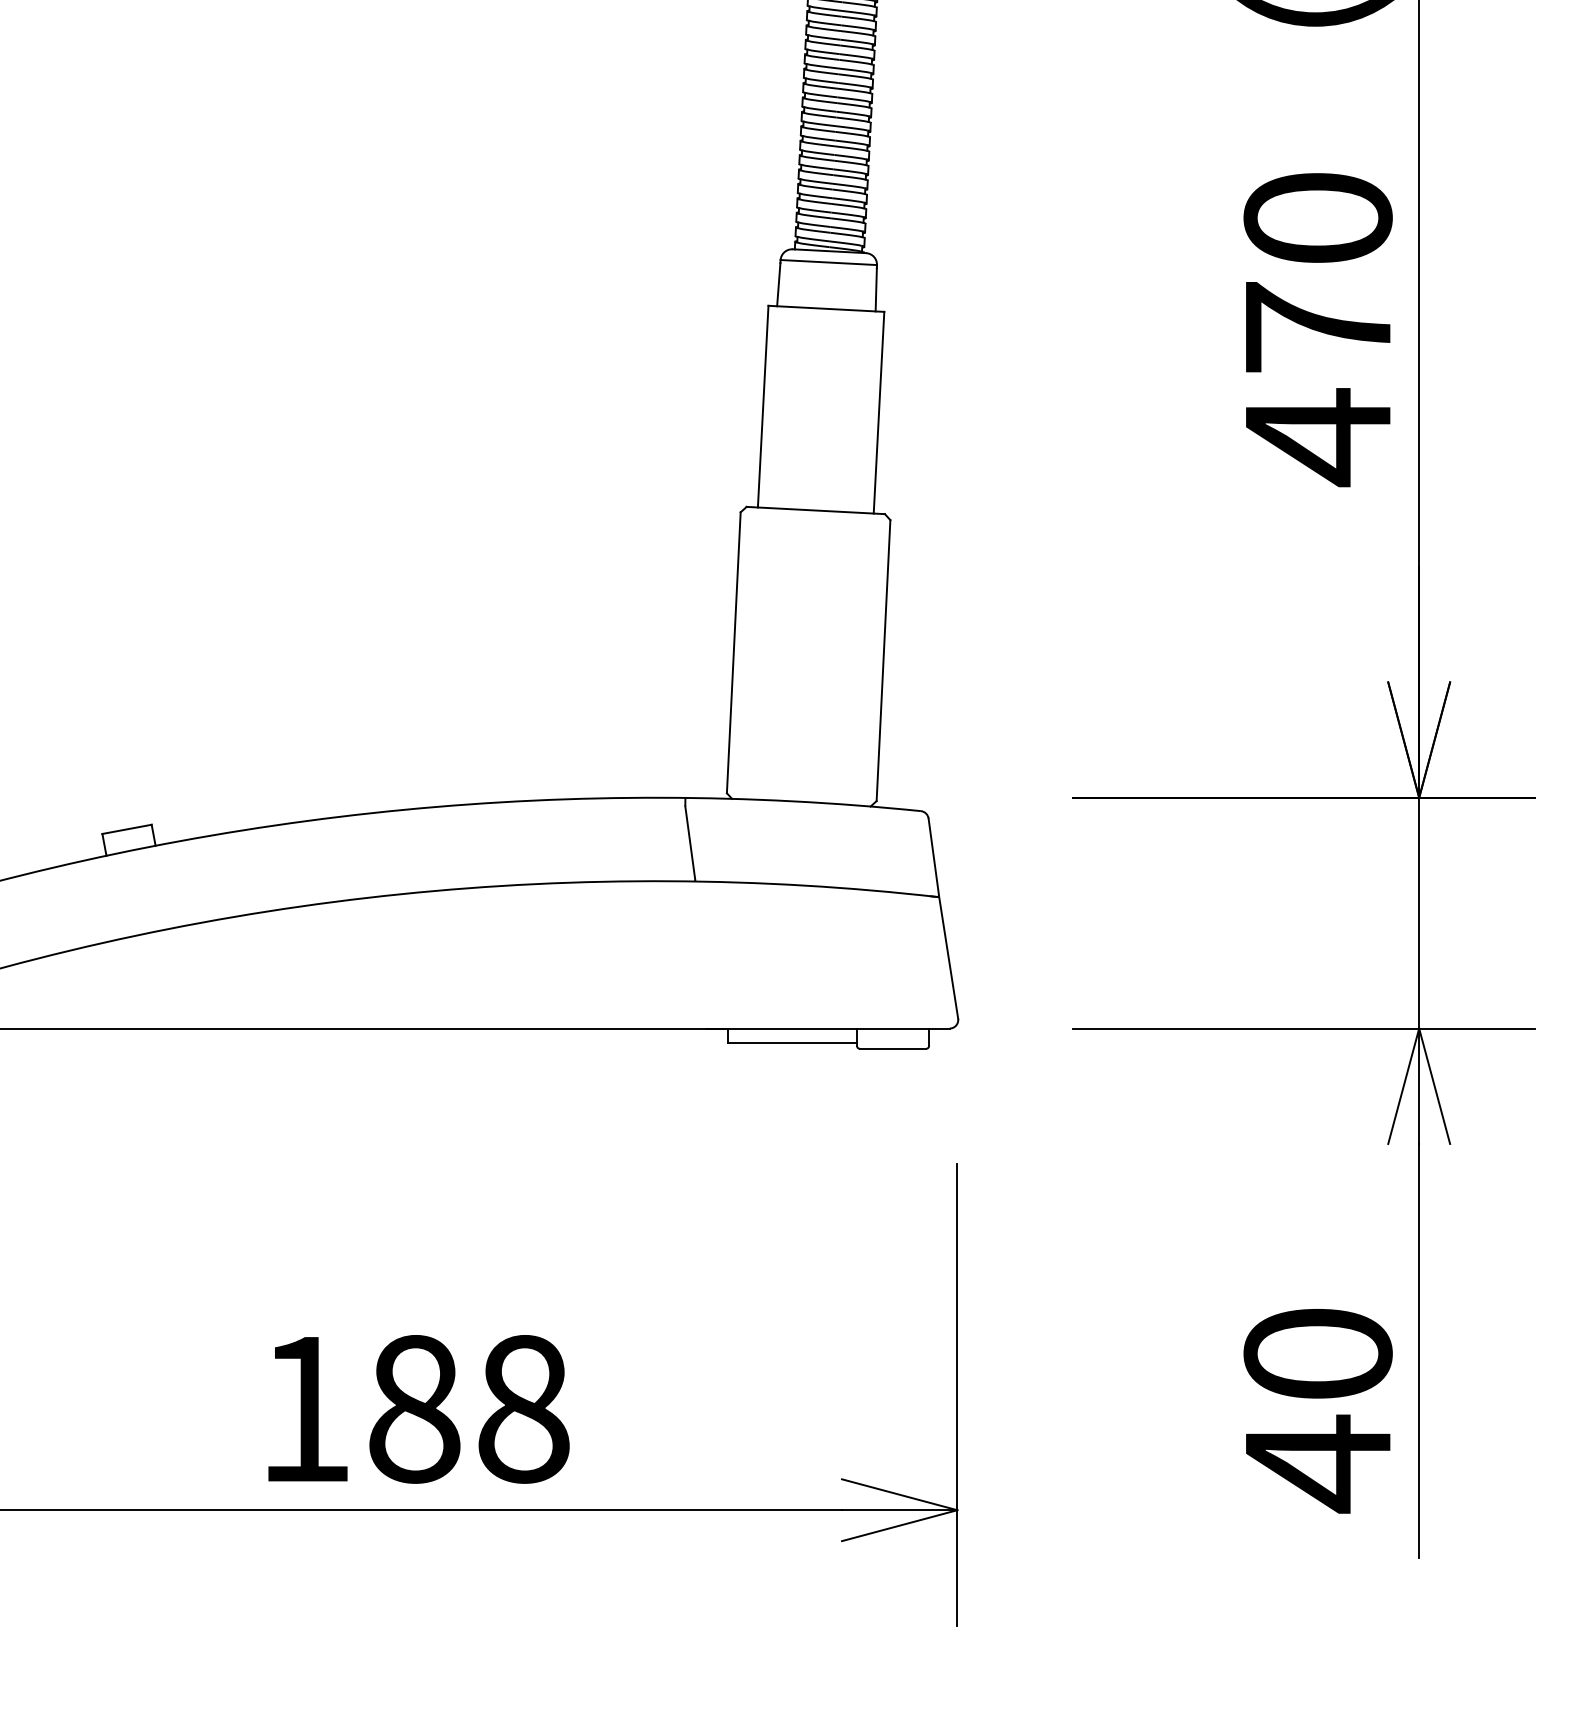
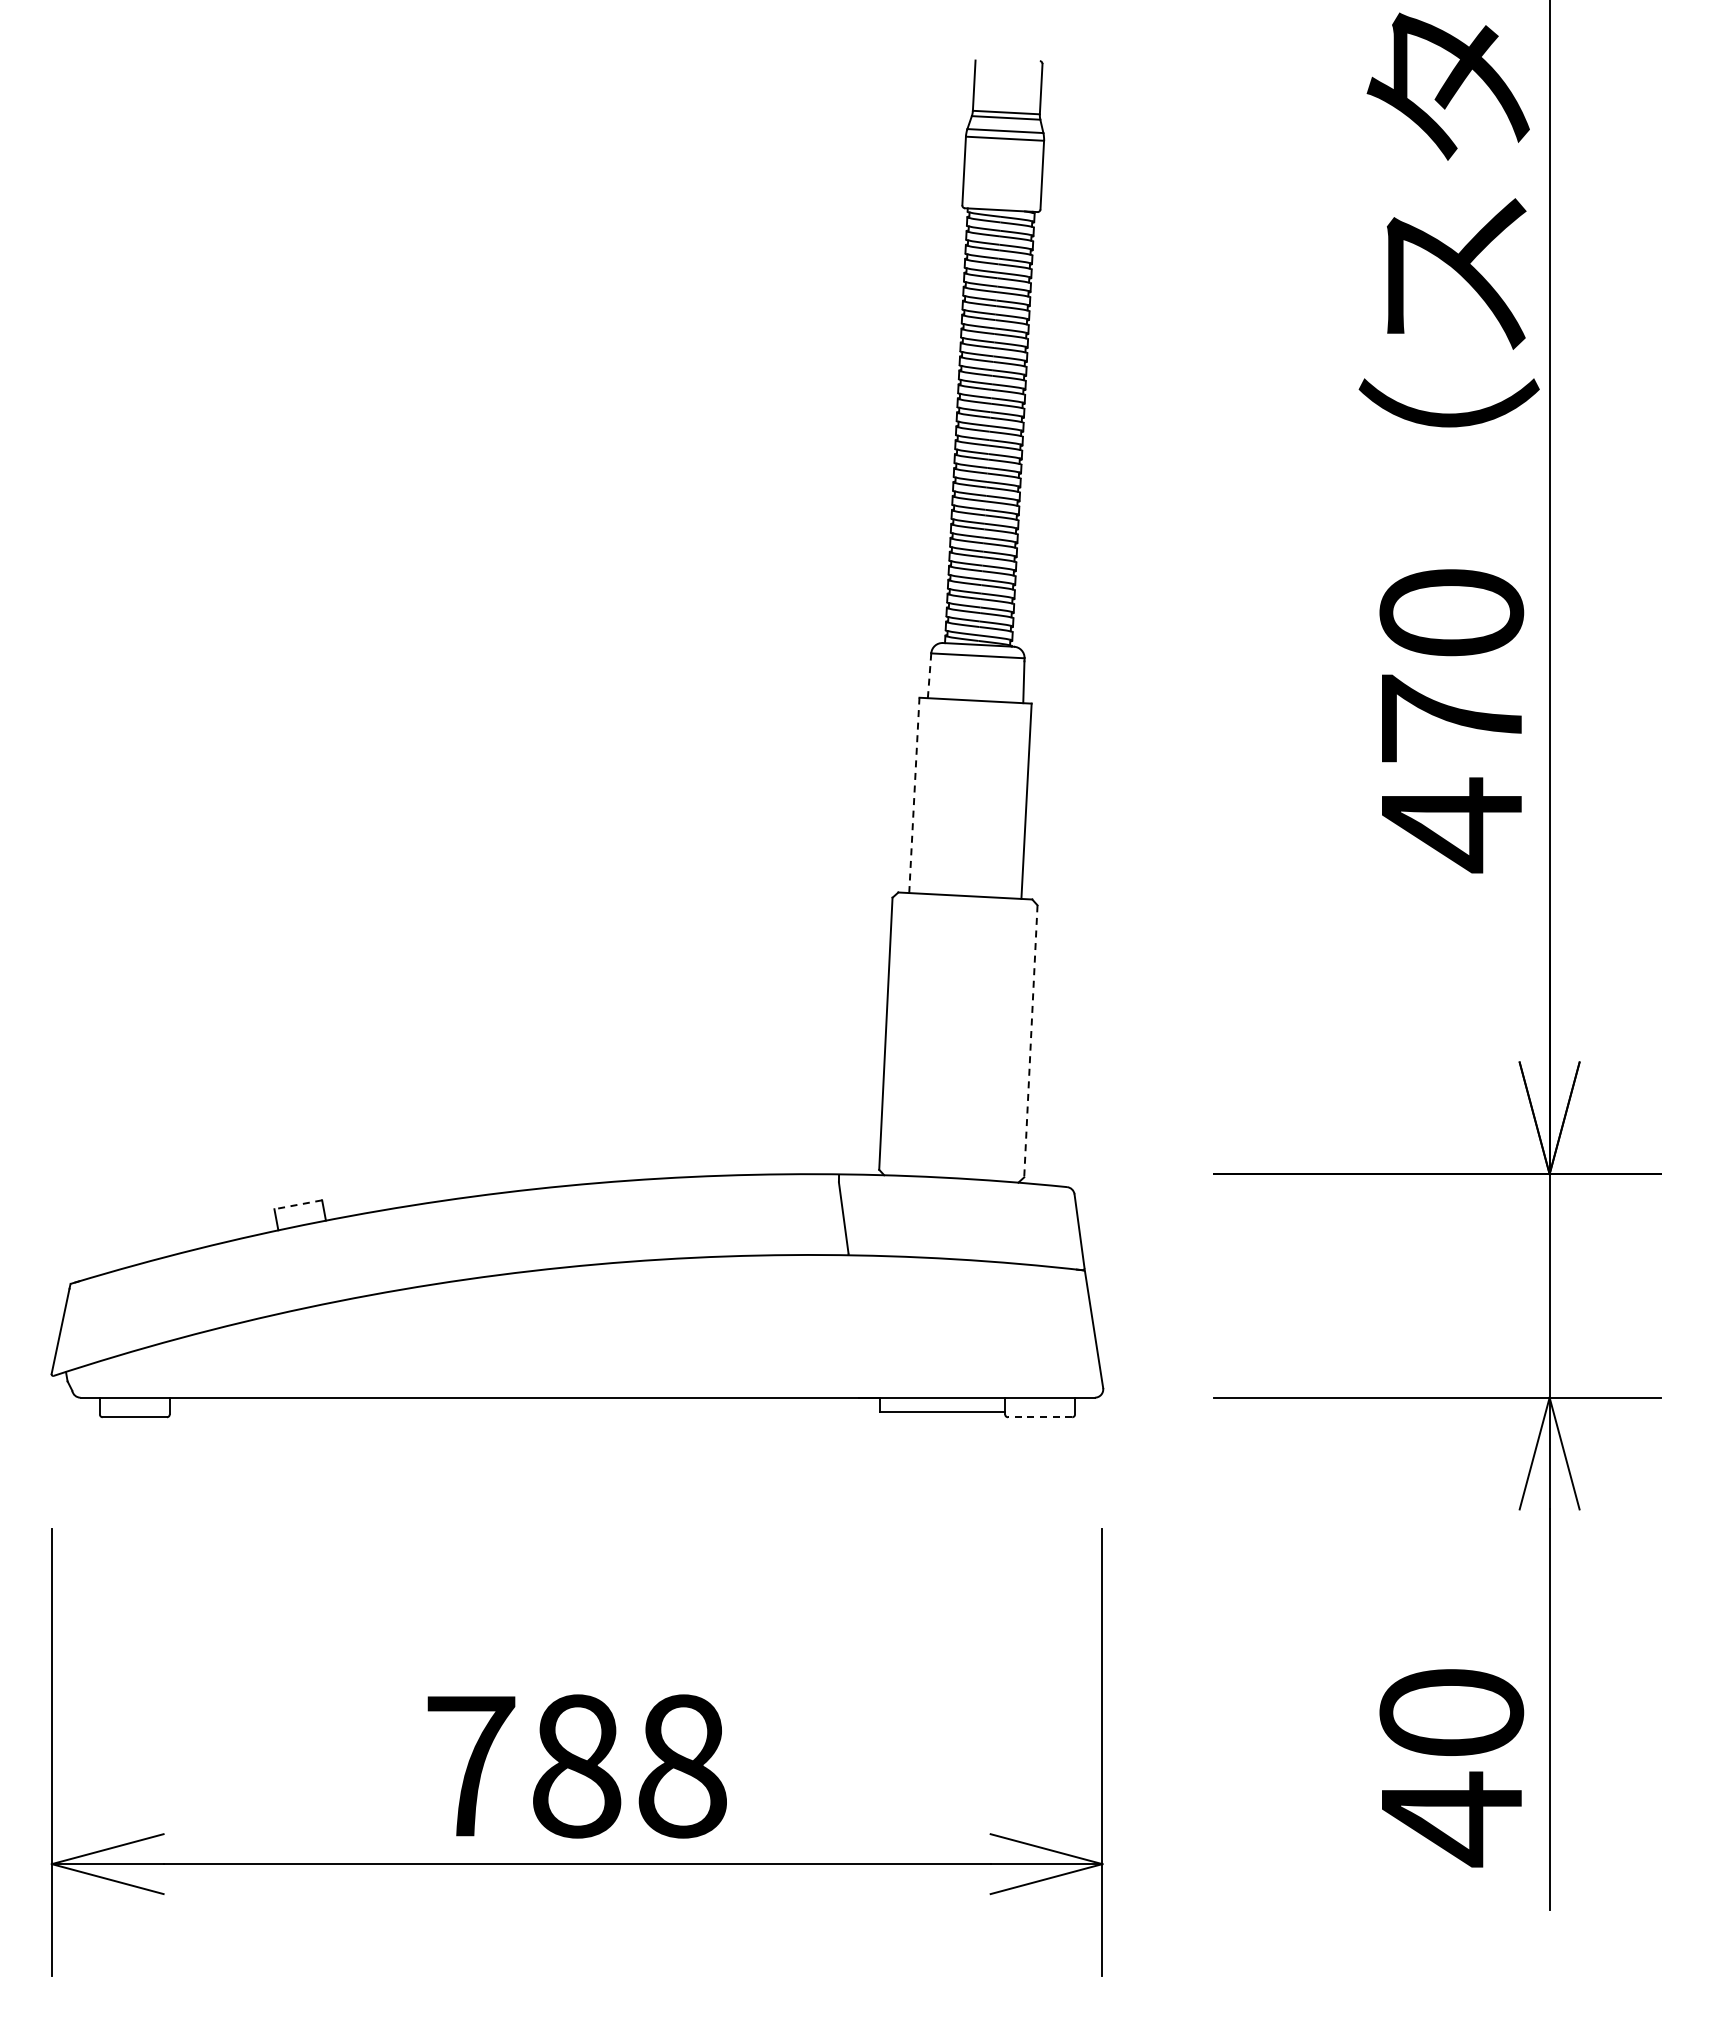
line: (778, 284) -> (929, 677), solid -> dashed
line: (763, 406) -> (914, 795), solid -> dashed
line: (883, 660) -> (1030, 1041), solid -> dashed
line: (126, 829) -> (297, 1204), solid -> dashed
line: (892, 1049) -> (1039, 1417), solid -> dashed
text: (305, 1409) -> (471, 1766), 188 -> 788

